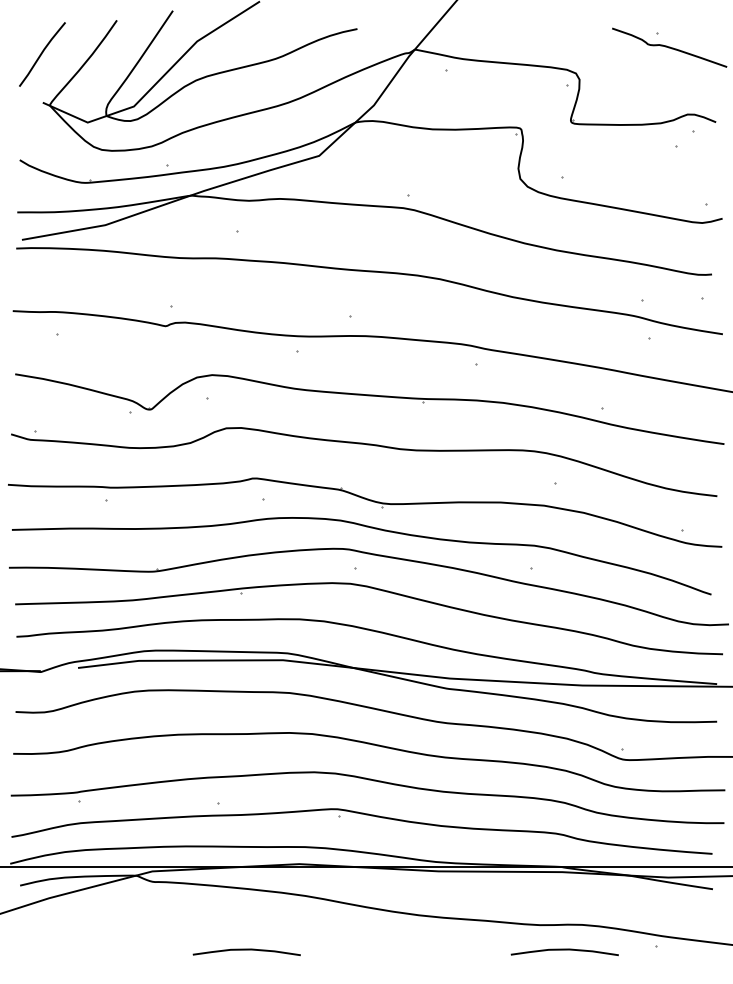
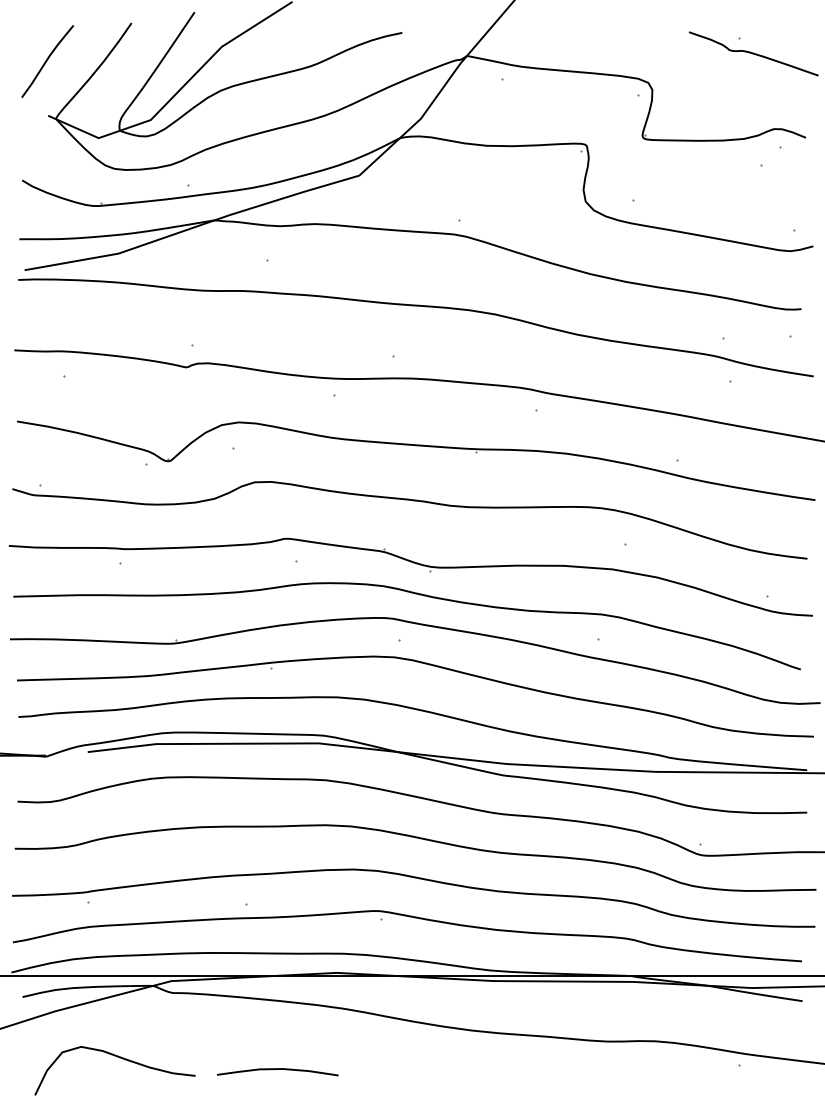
curve: (104, 939) -> (117, 1057), added
curve: (564, 950) -> (635, 1070), removed

